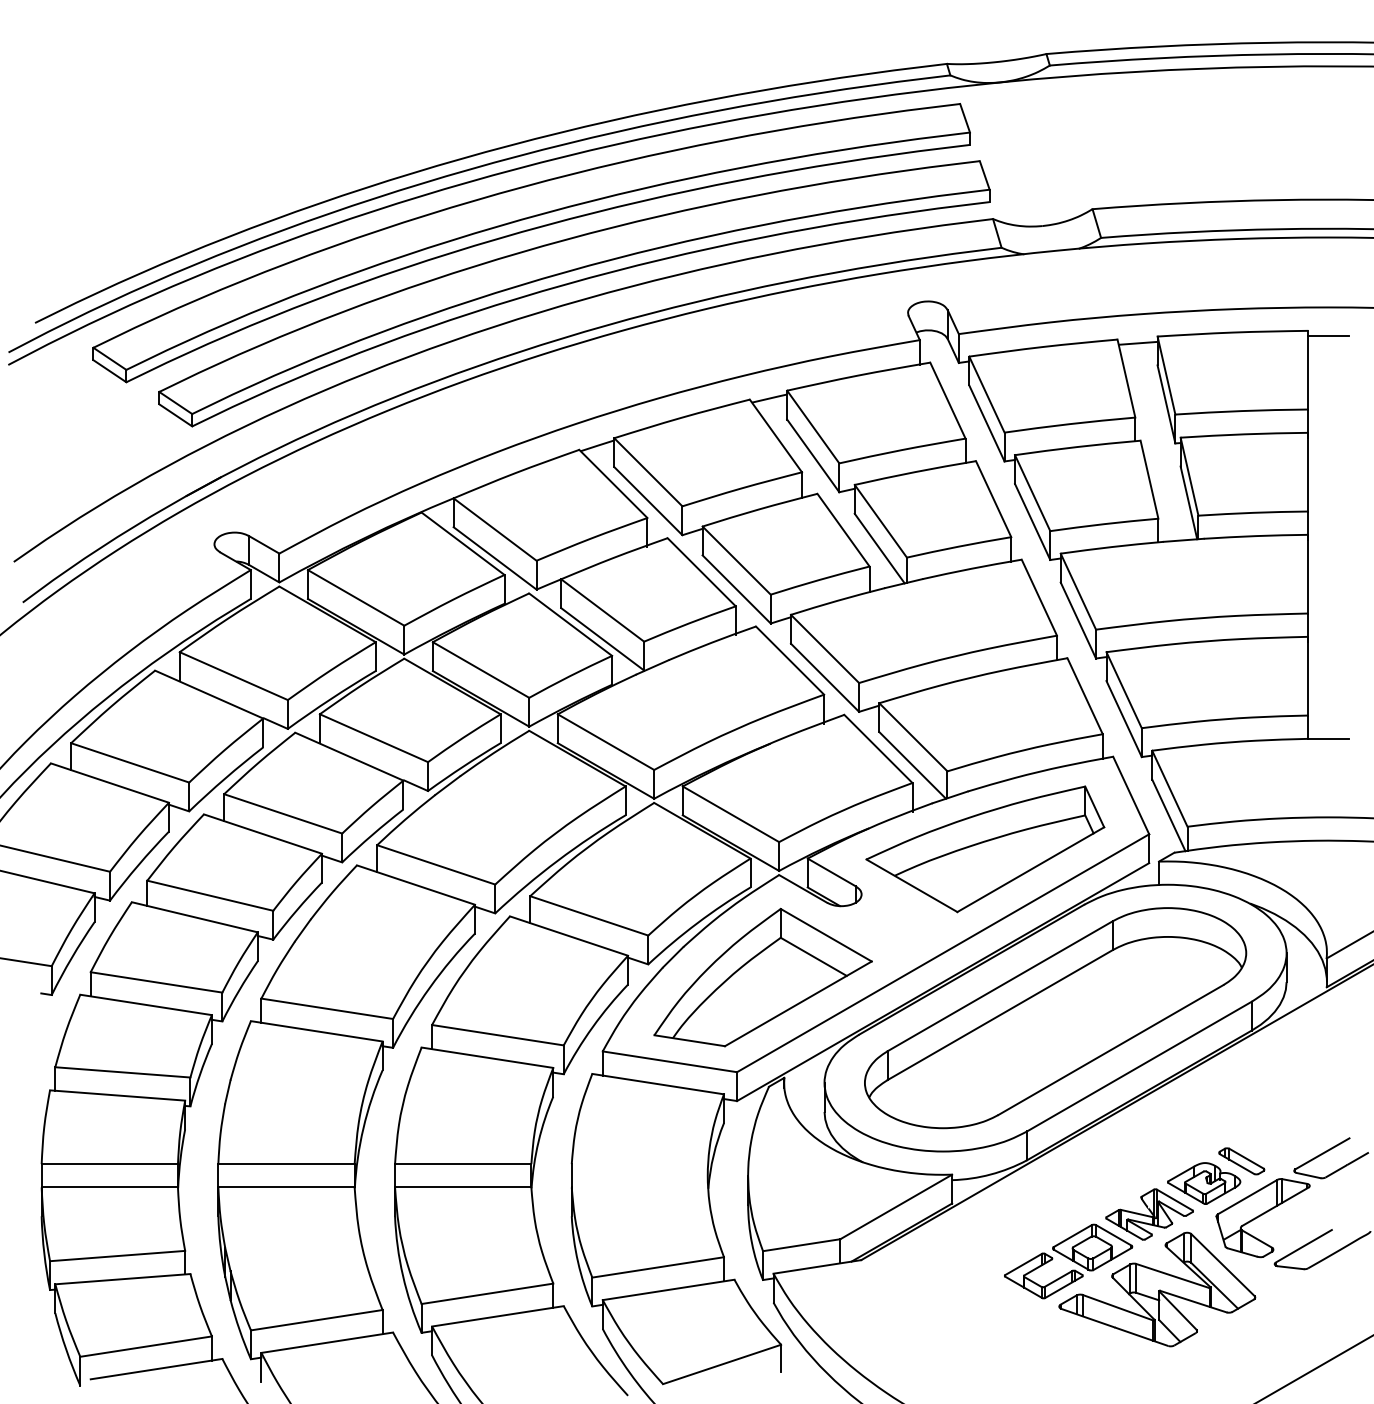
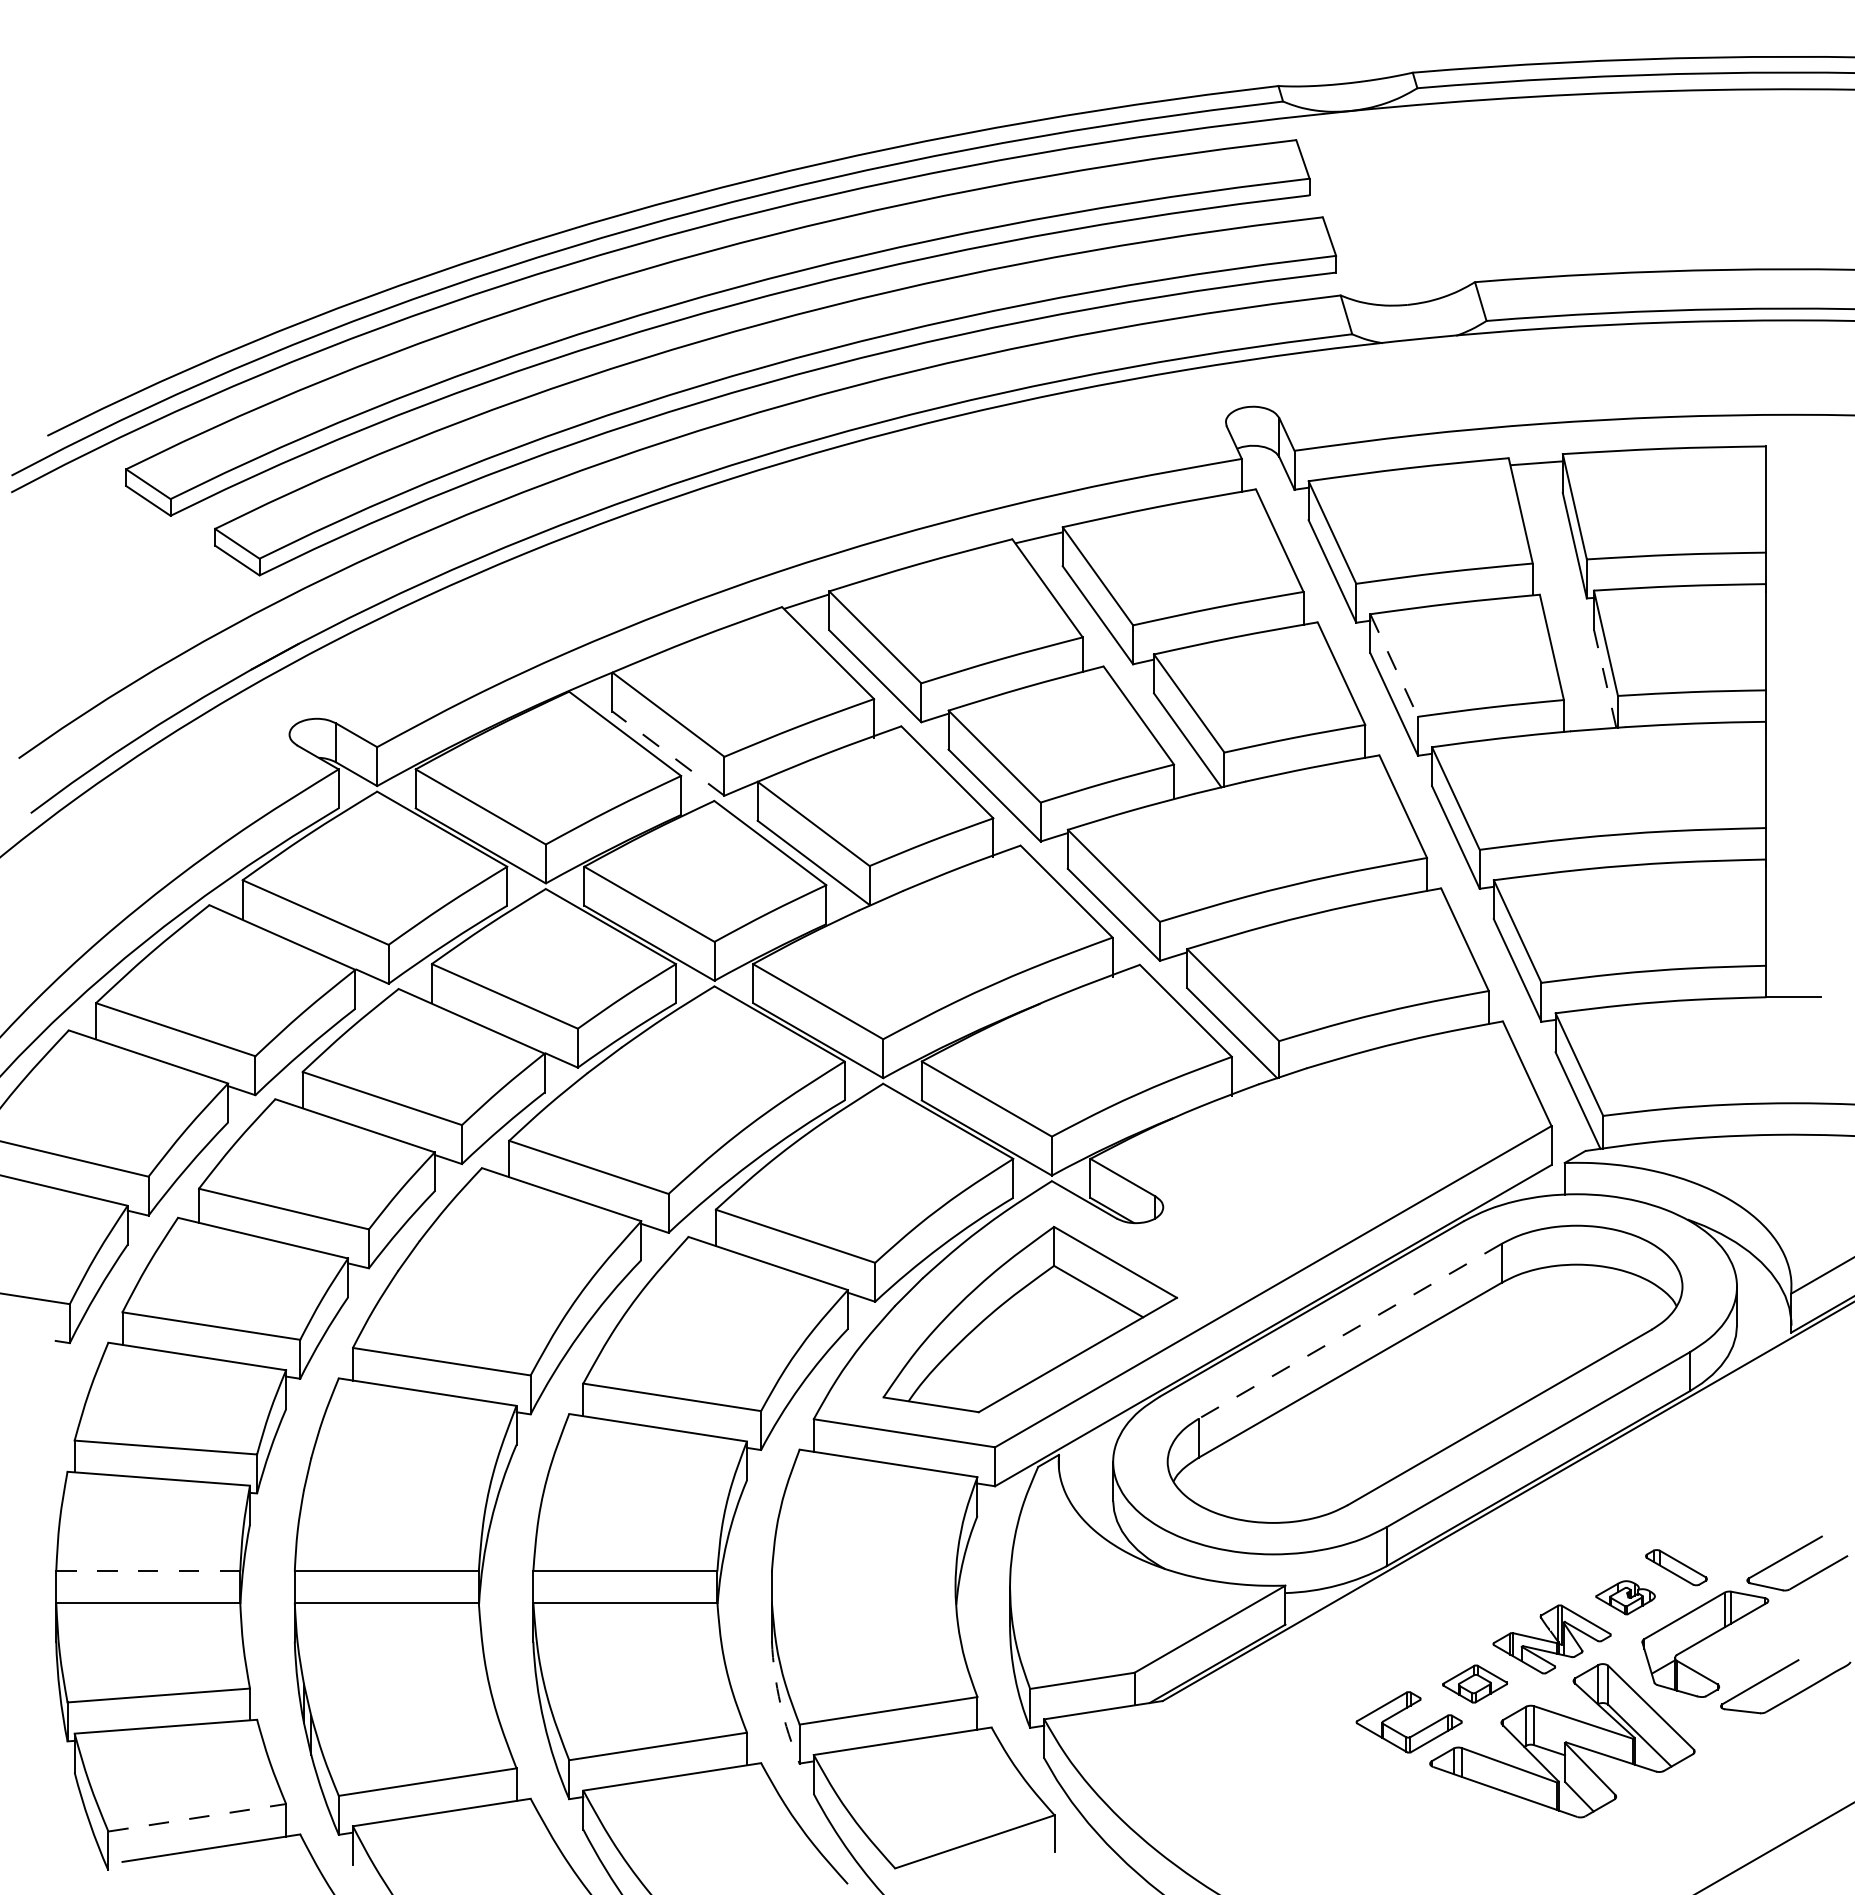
line: (1328, 336) -> (1793, 453), removed
line: (1032, 493) -> (1394, 665), solid -> dashed
line: (1189, 502) -> (1605, 678), solid -> dashed
line: (495, 558) -> (668, 753), solid -> dashed
part: (984, 849) -> (1329, 1146), removed
line: (999, 986) -> (1349, 1331), solid -> dashed
line: (109, 1164) -> (148, 1571), solid -> dashed
part: (1204, 1183) -> (1625, 1597), size x0.6
part: (1092, 1247) -> (1474, 1683), size x0.6
arc: (578, 1261) -> (780, 1703), solid -> dashed
line: (146, 1346) -> (197, 1817), solid -> dashed

